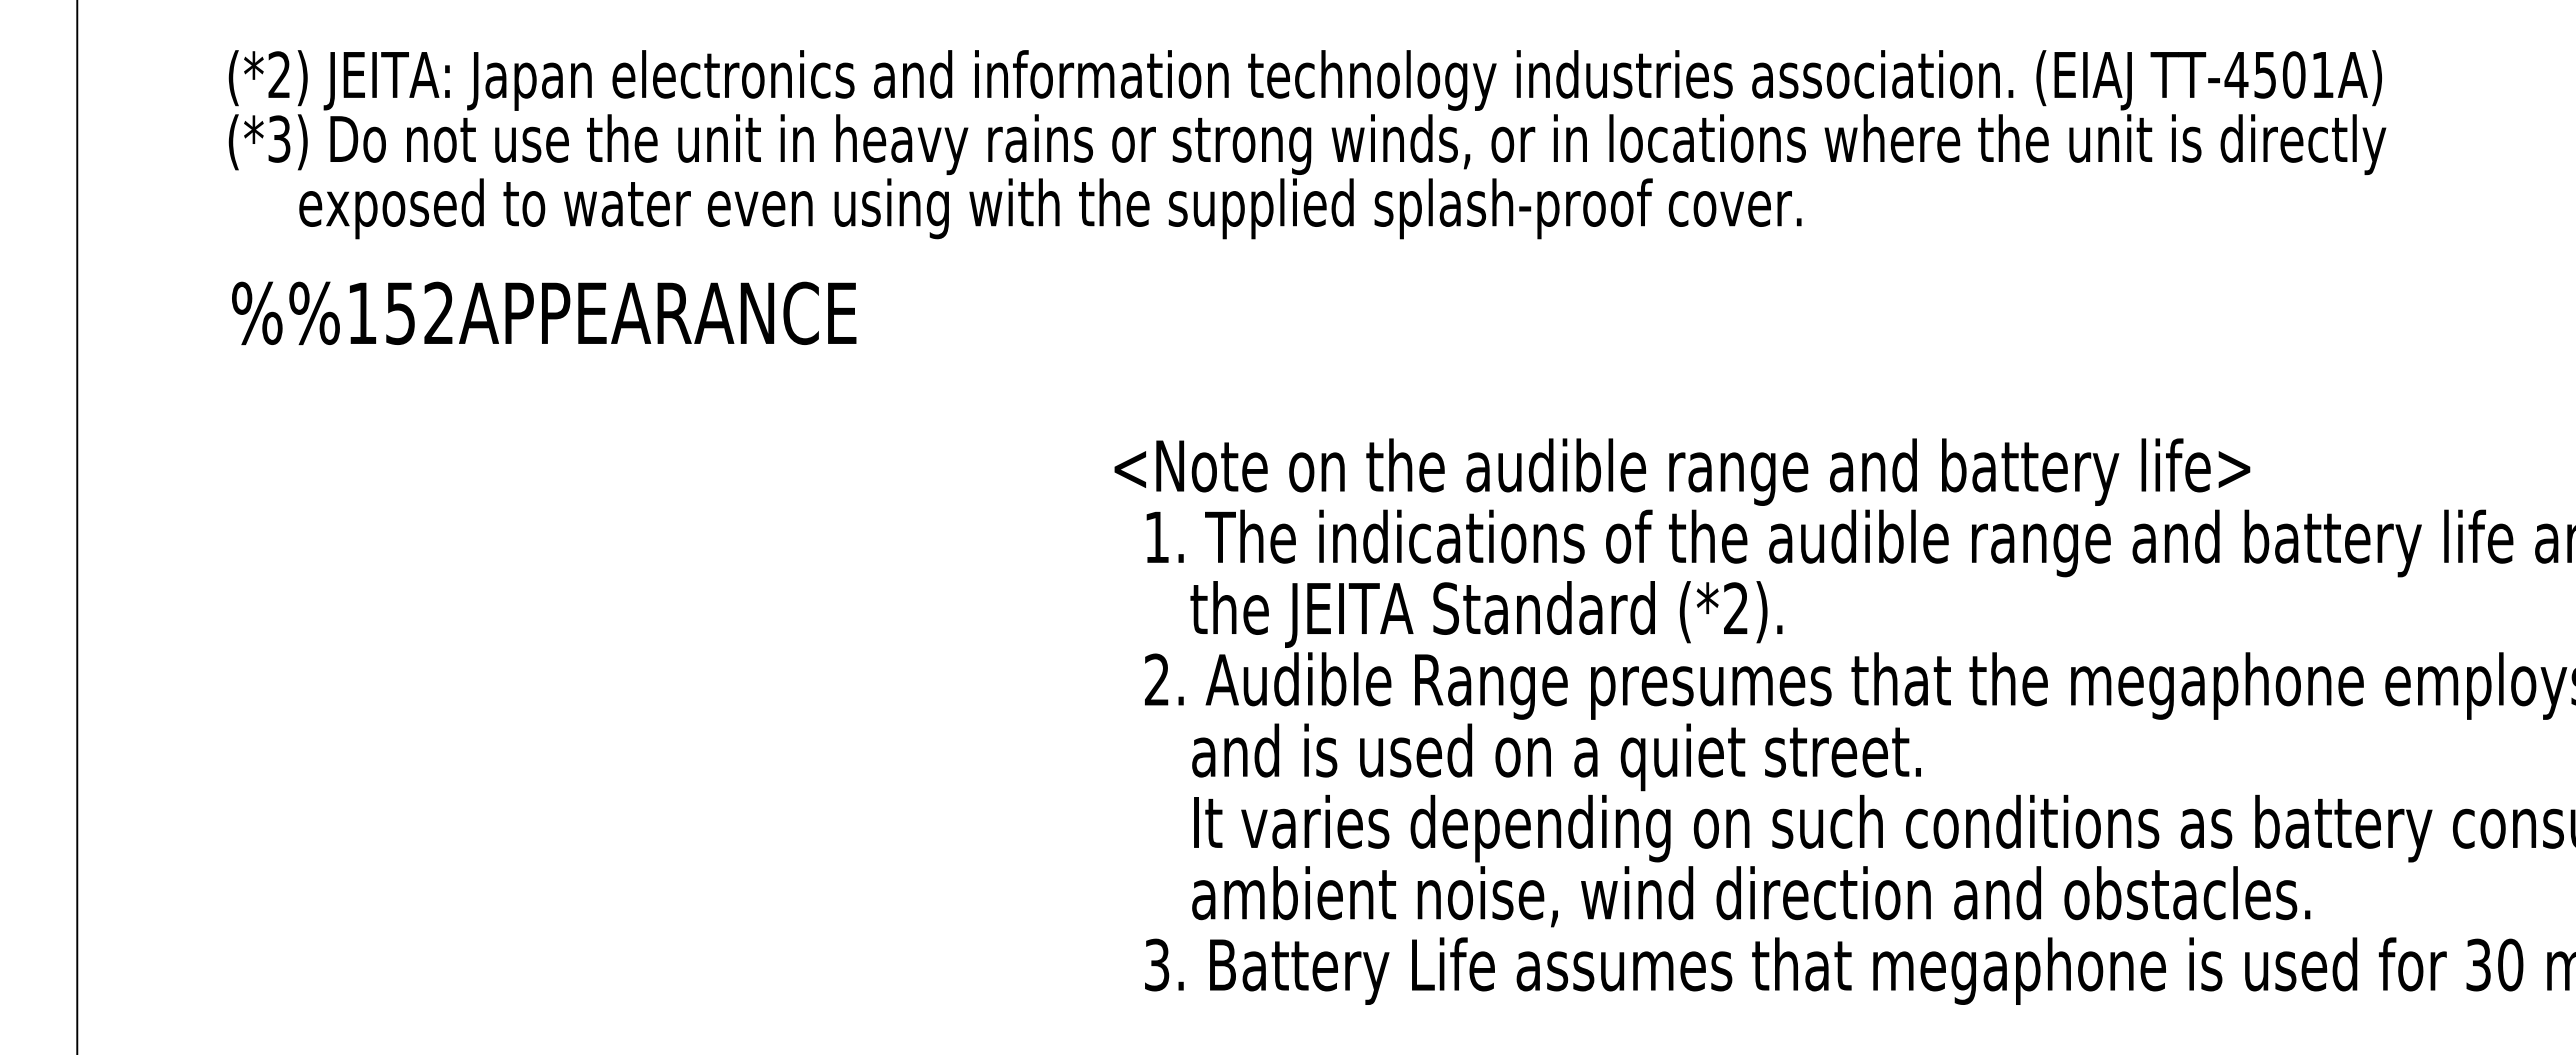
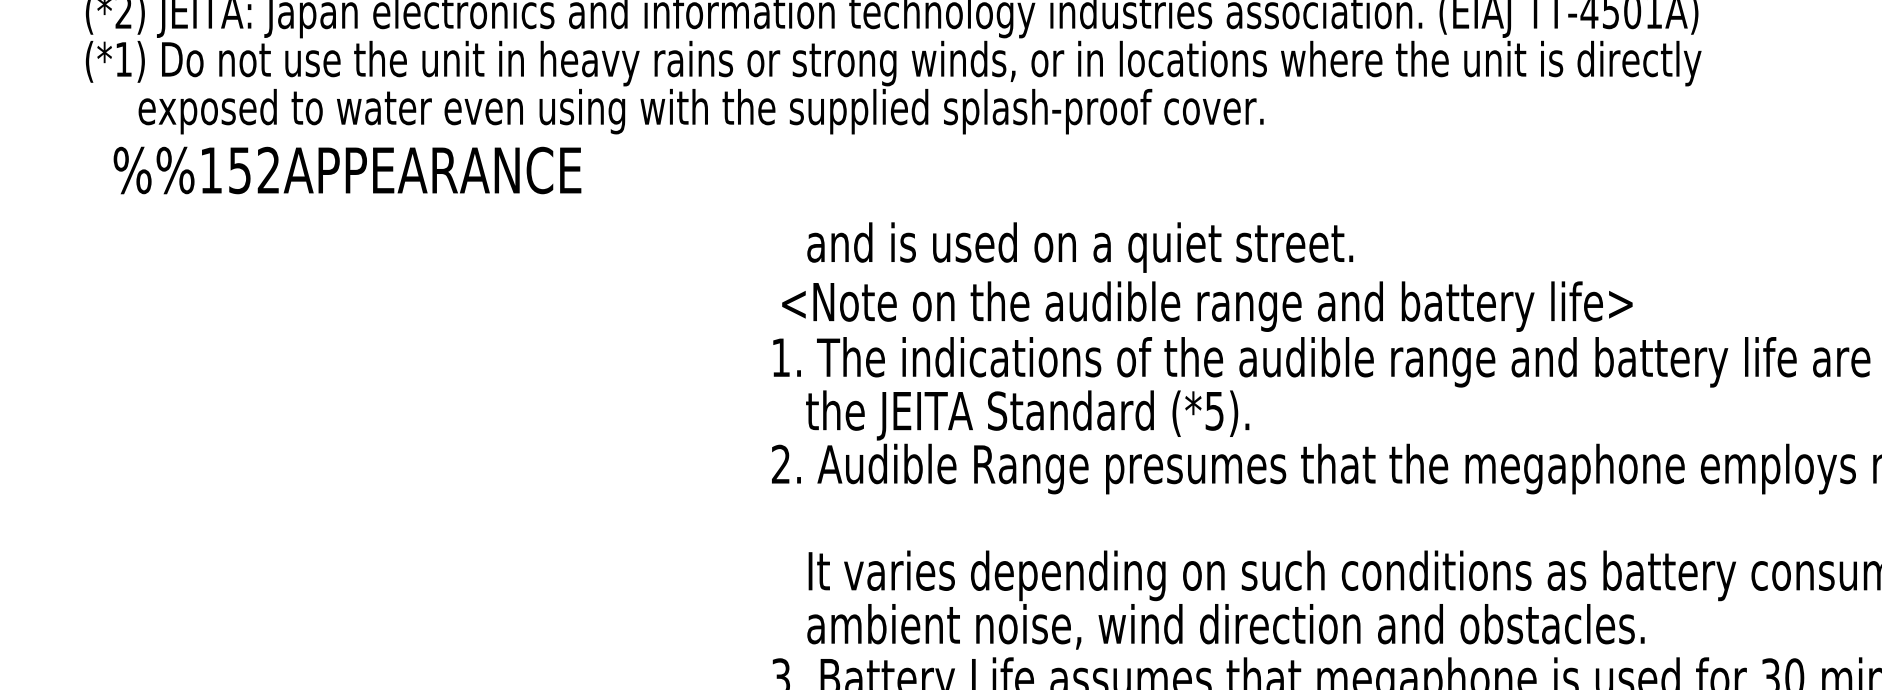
text: (279, 138) -> (123, 59), (*3) -> (*1)
text: (544, 312) -> (347, 169), moved
text: (1682, 471) -> (1207, 306), moved
text: (1735, 608) -> (1214, 410), (*2). -> (*5).
text: (1556, 757) -> (1080, 247), moved

